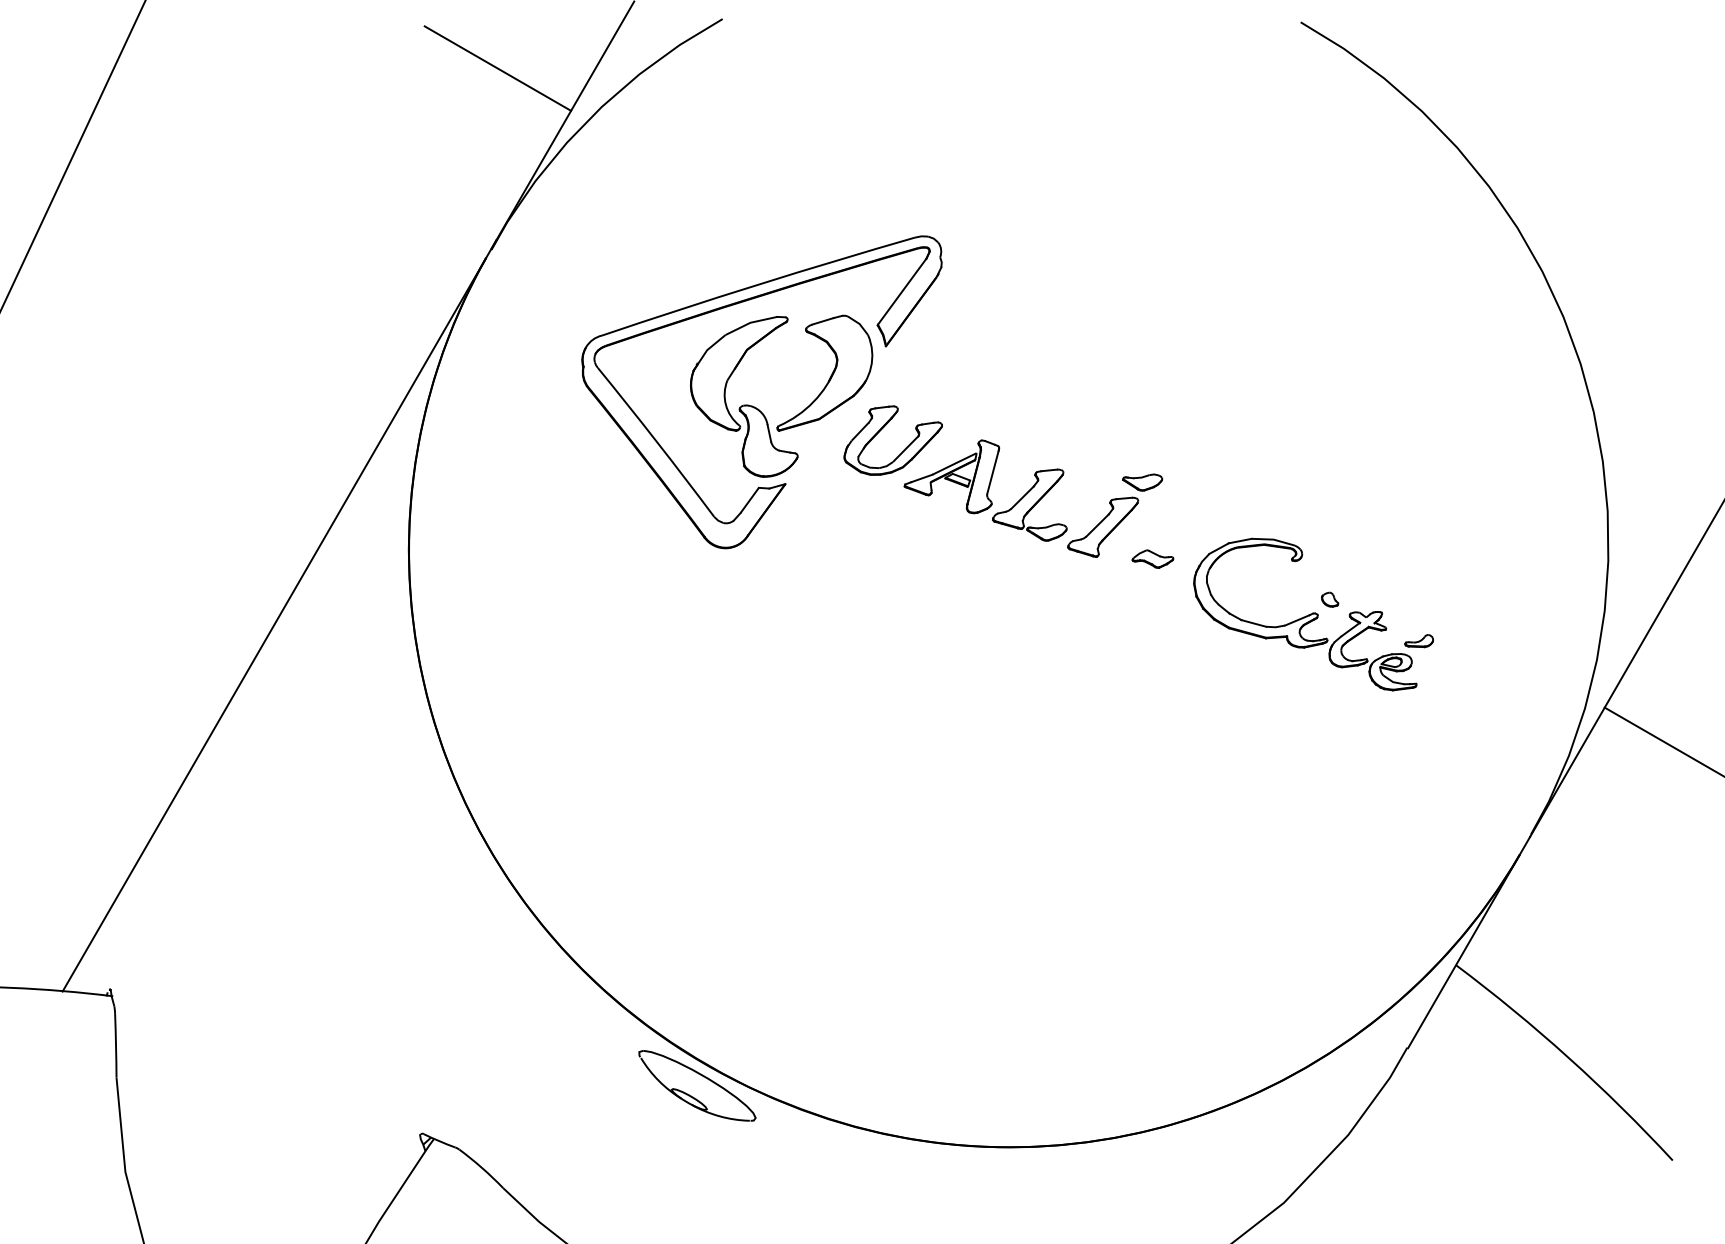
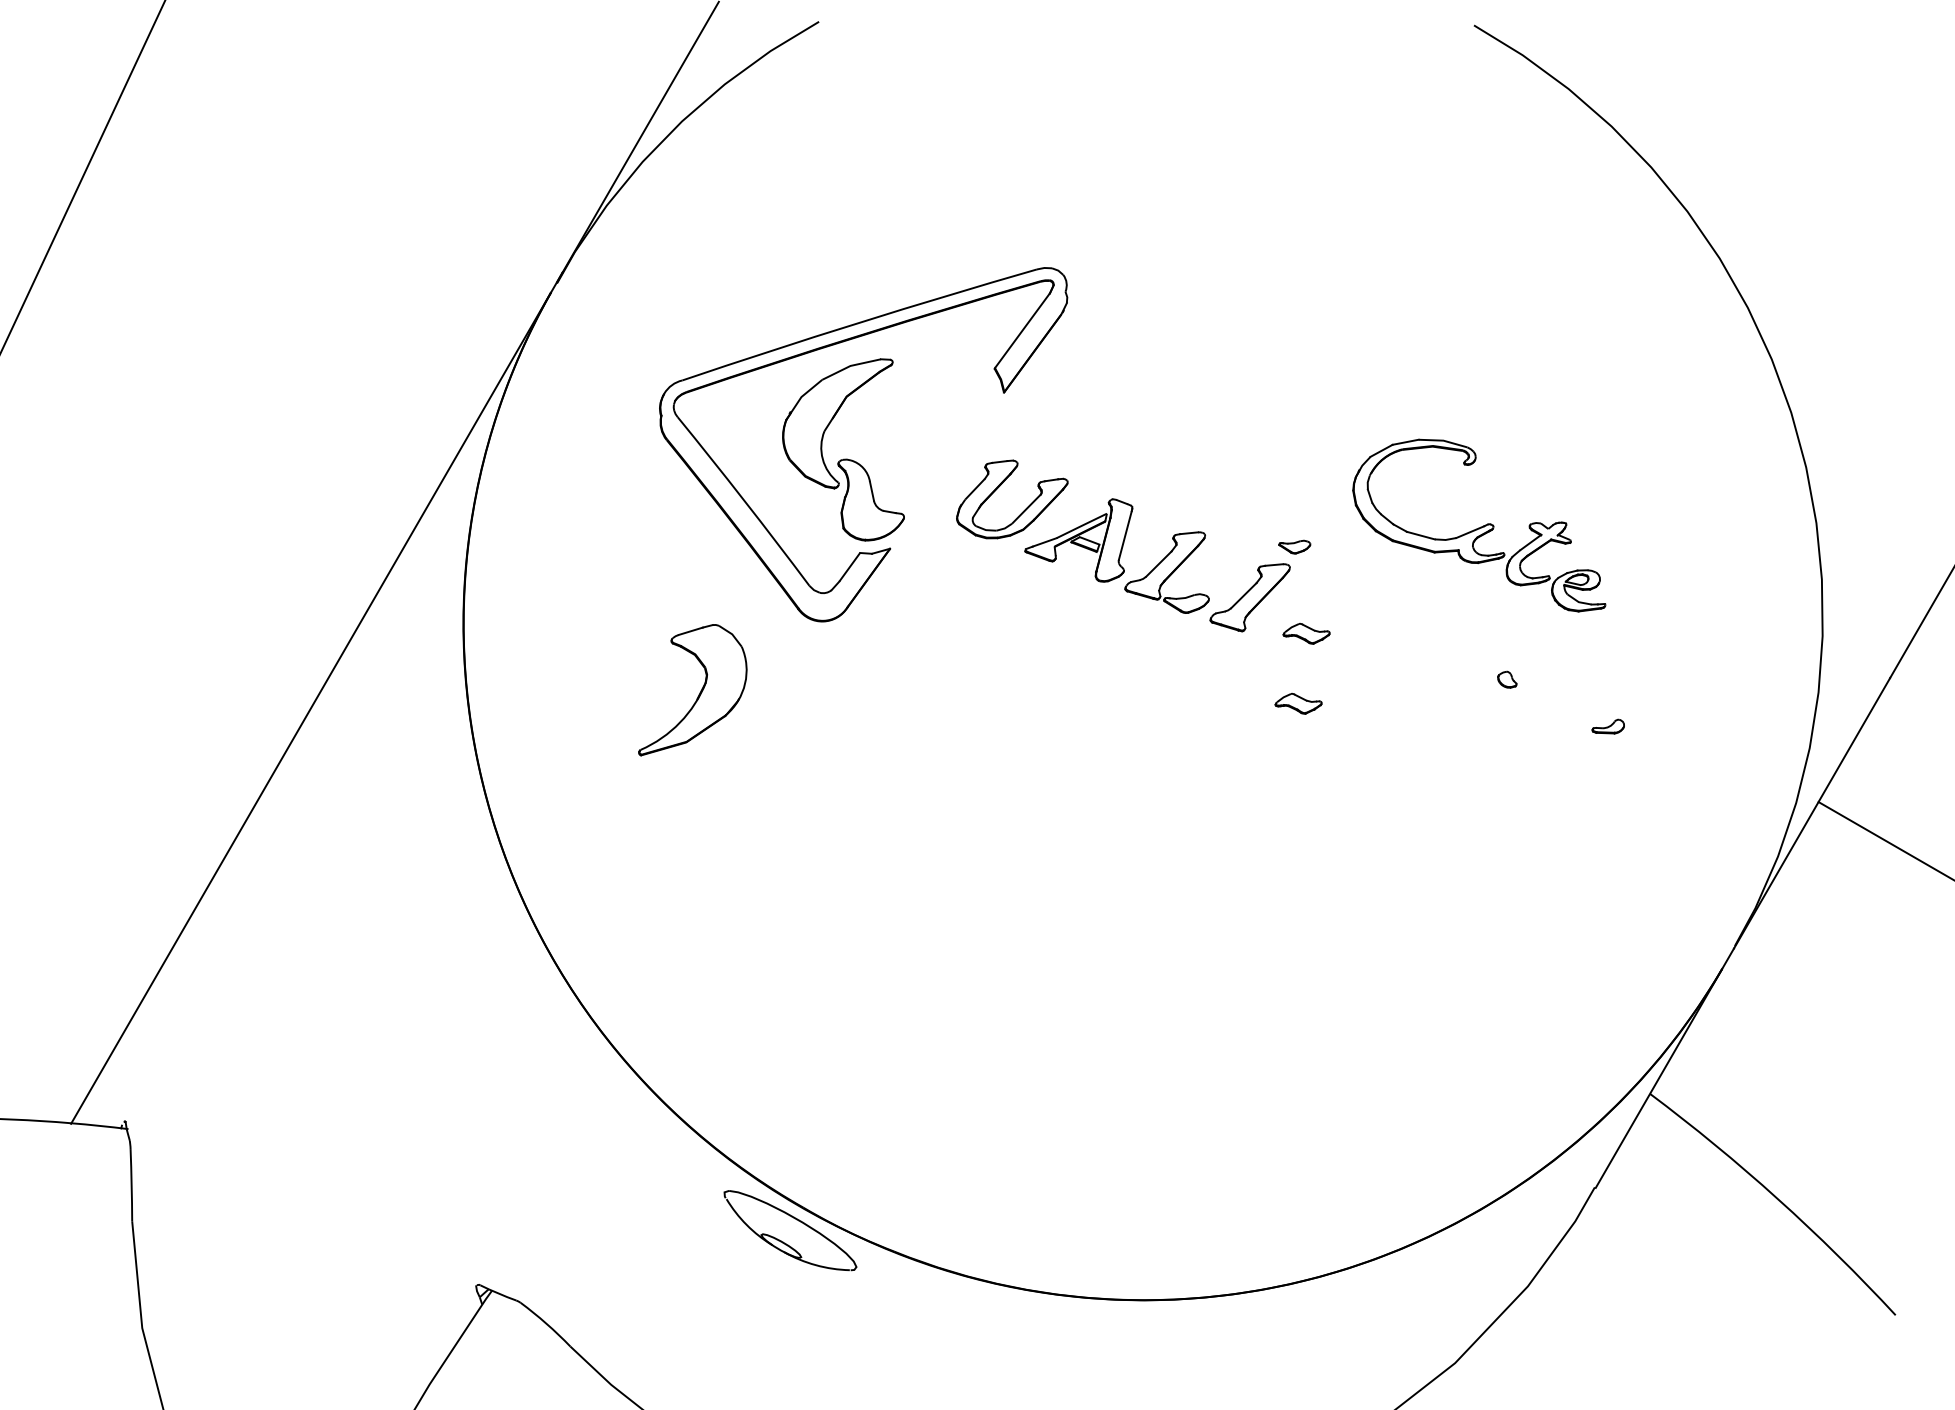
line: (498, 68) -> (564, 77), removed
part: (829, 377) -> (698, 694), moved
part: (1142, 483) -> (1294, 547), size x0.7
part: (1305, 614) -> (1479, 525), moved
part: (1145, 620) -> (1298, 703), added

